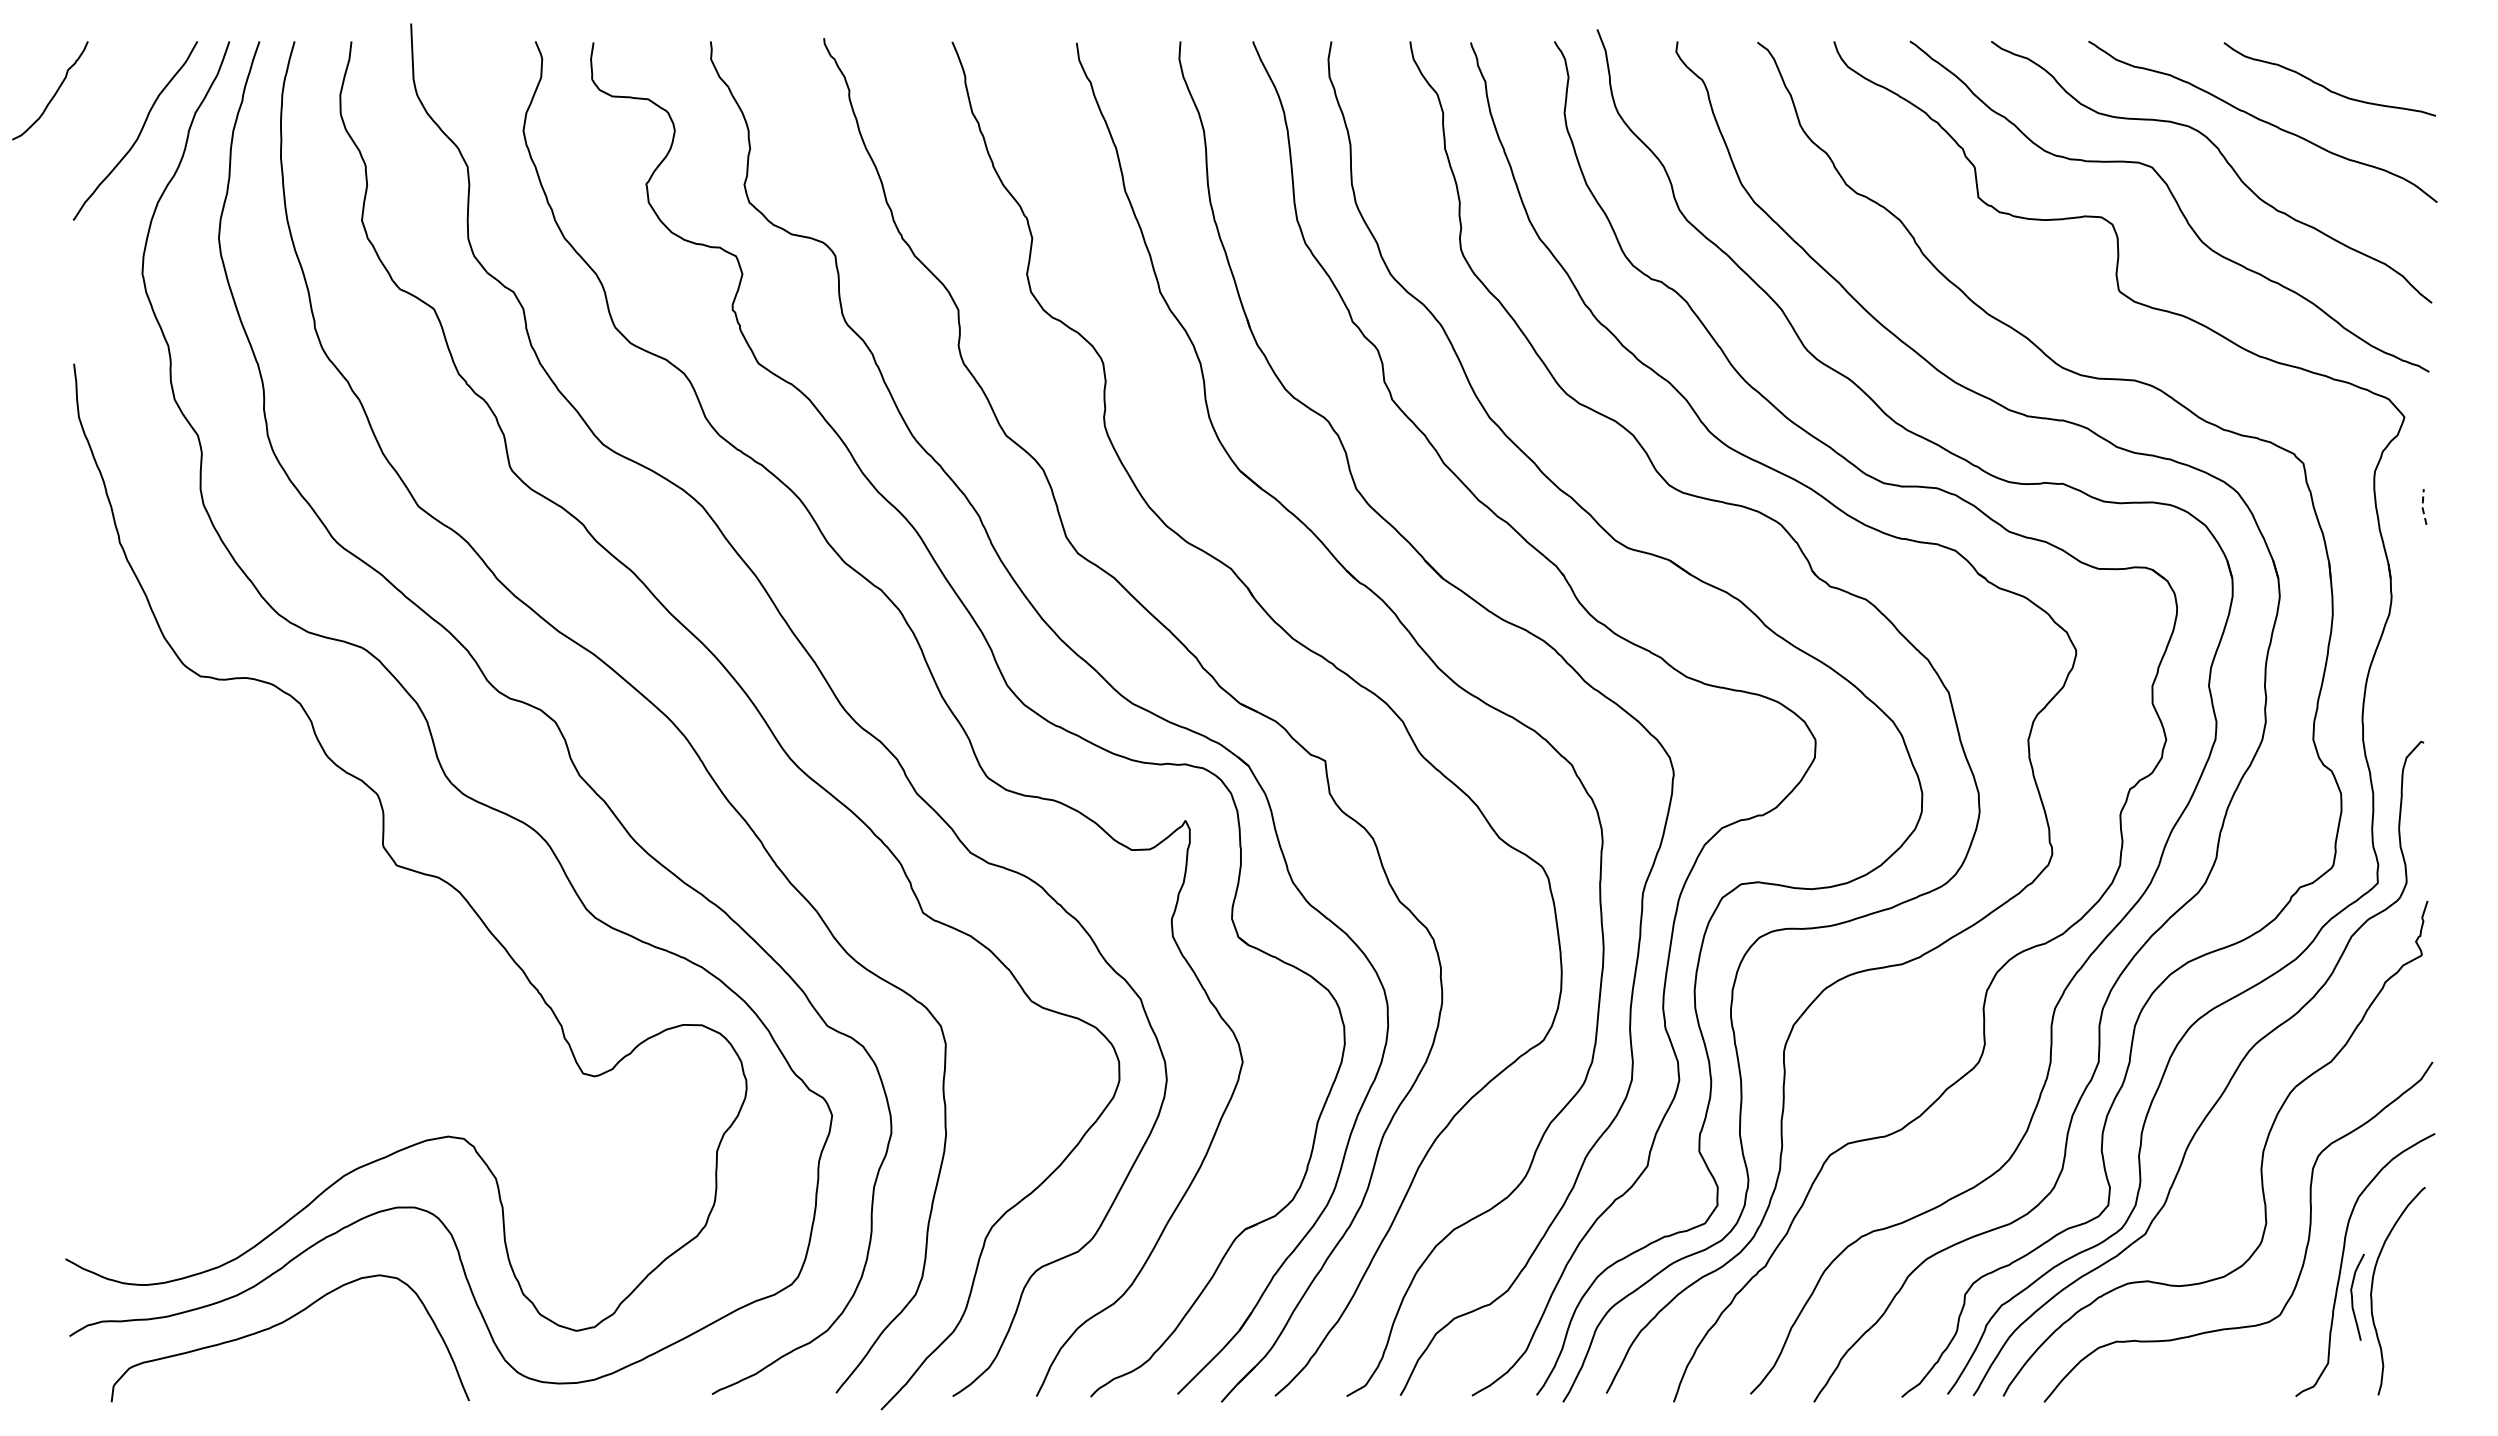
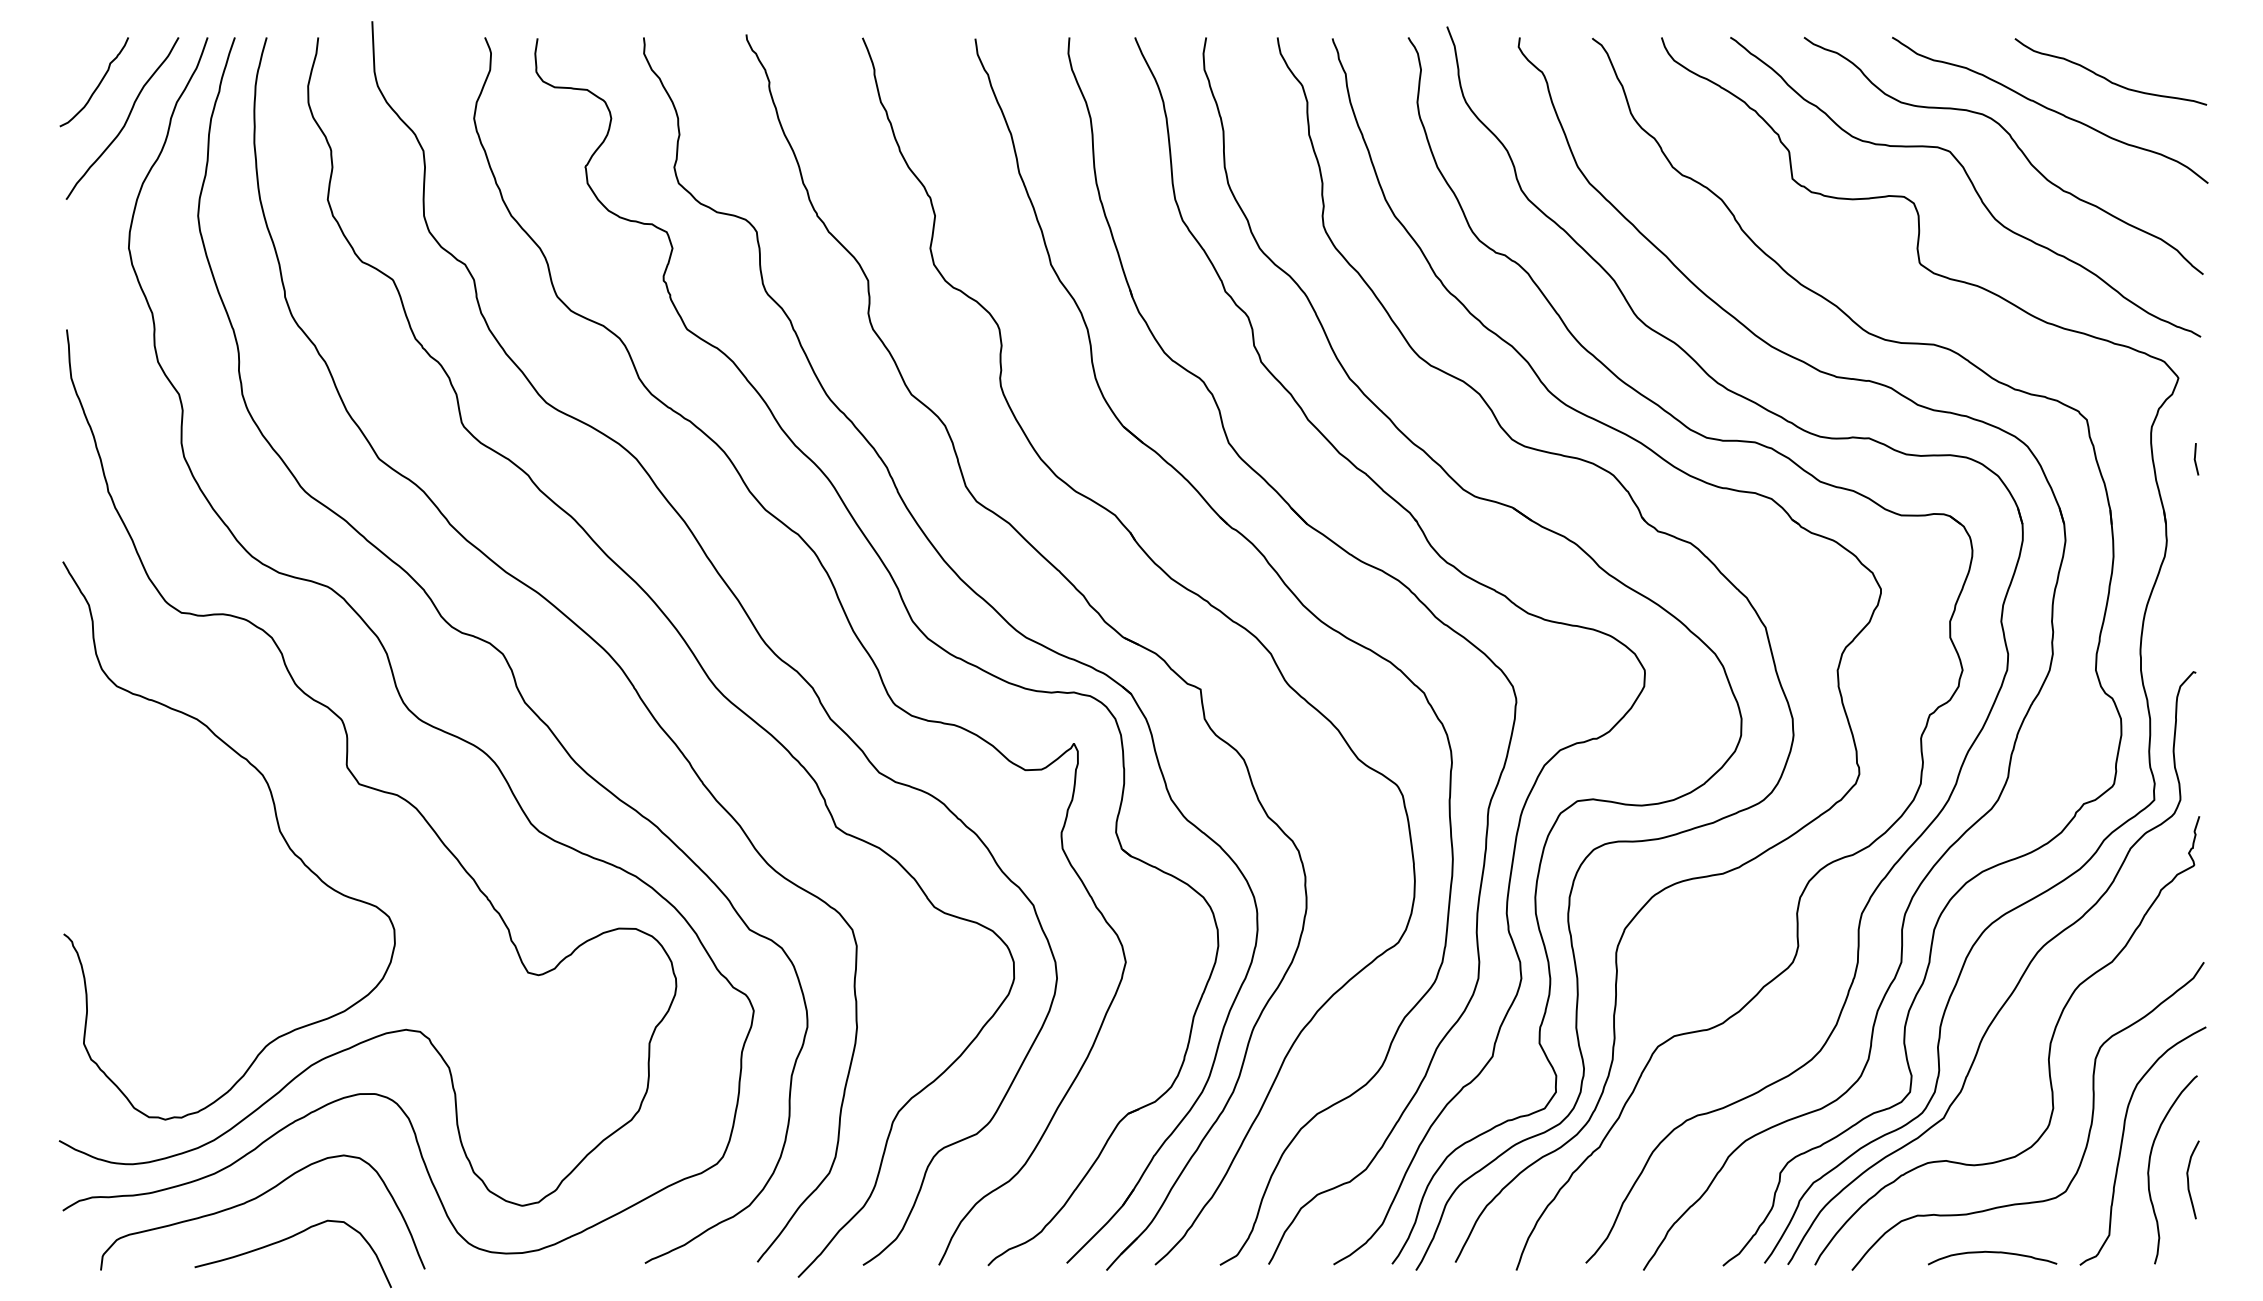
curve: (54, 93) -> (98, 84), moved
line: (2422, 506) -> (2194, 458), dashed -> solid
curve: (307, 915) -> (278, 829), added
curve: (2352, 1296) -> (2188, 1179), moved
curve: (319, 1367) -> (289, 1239), added
curve: (2199, 1382) -> (1992, 1252), added

